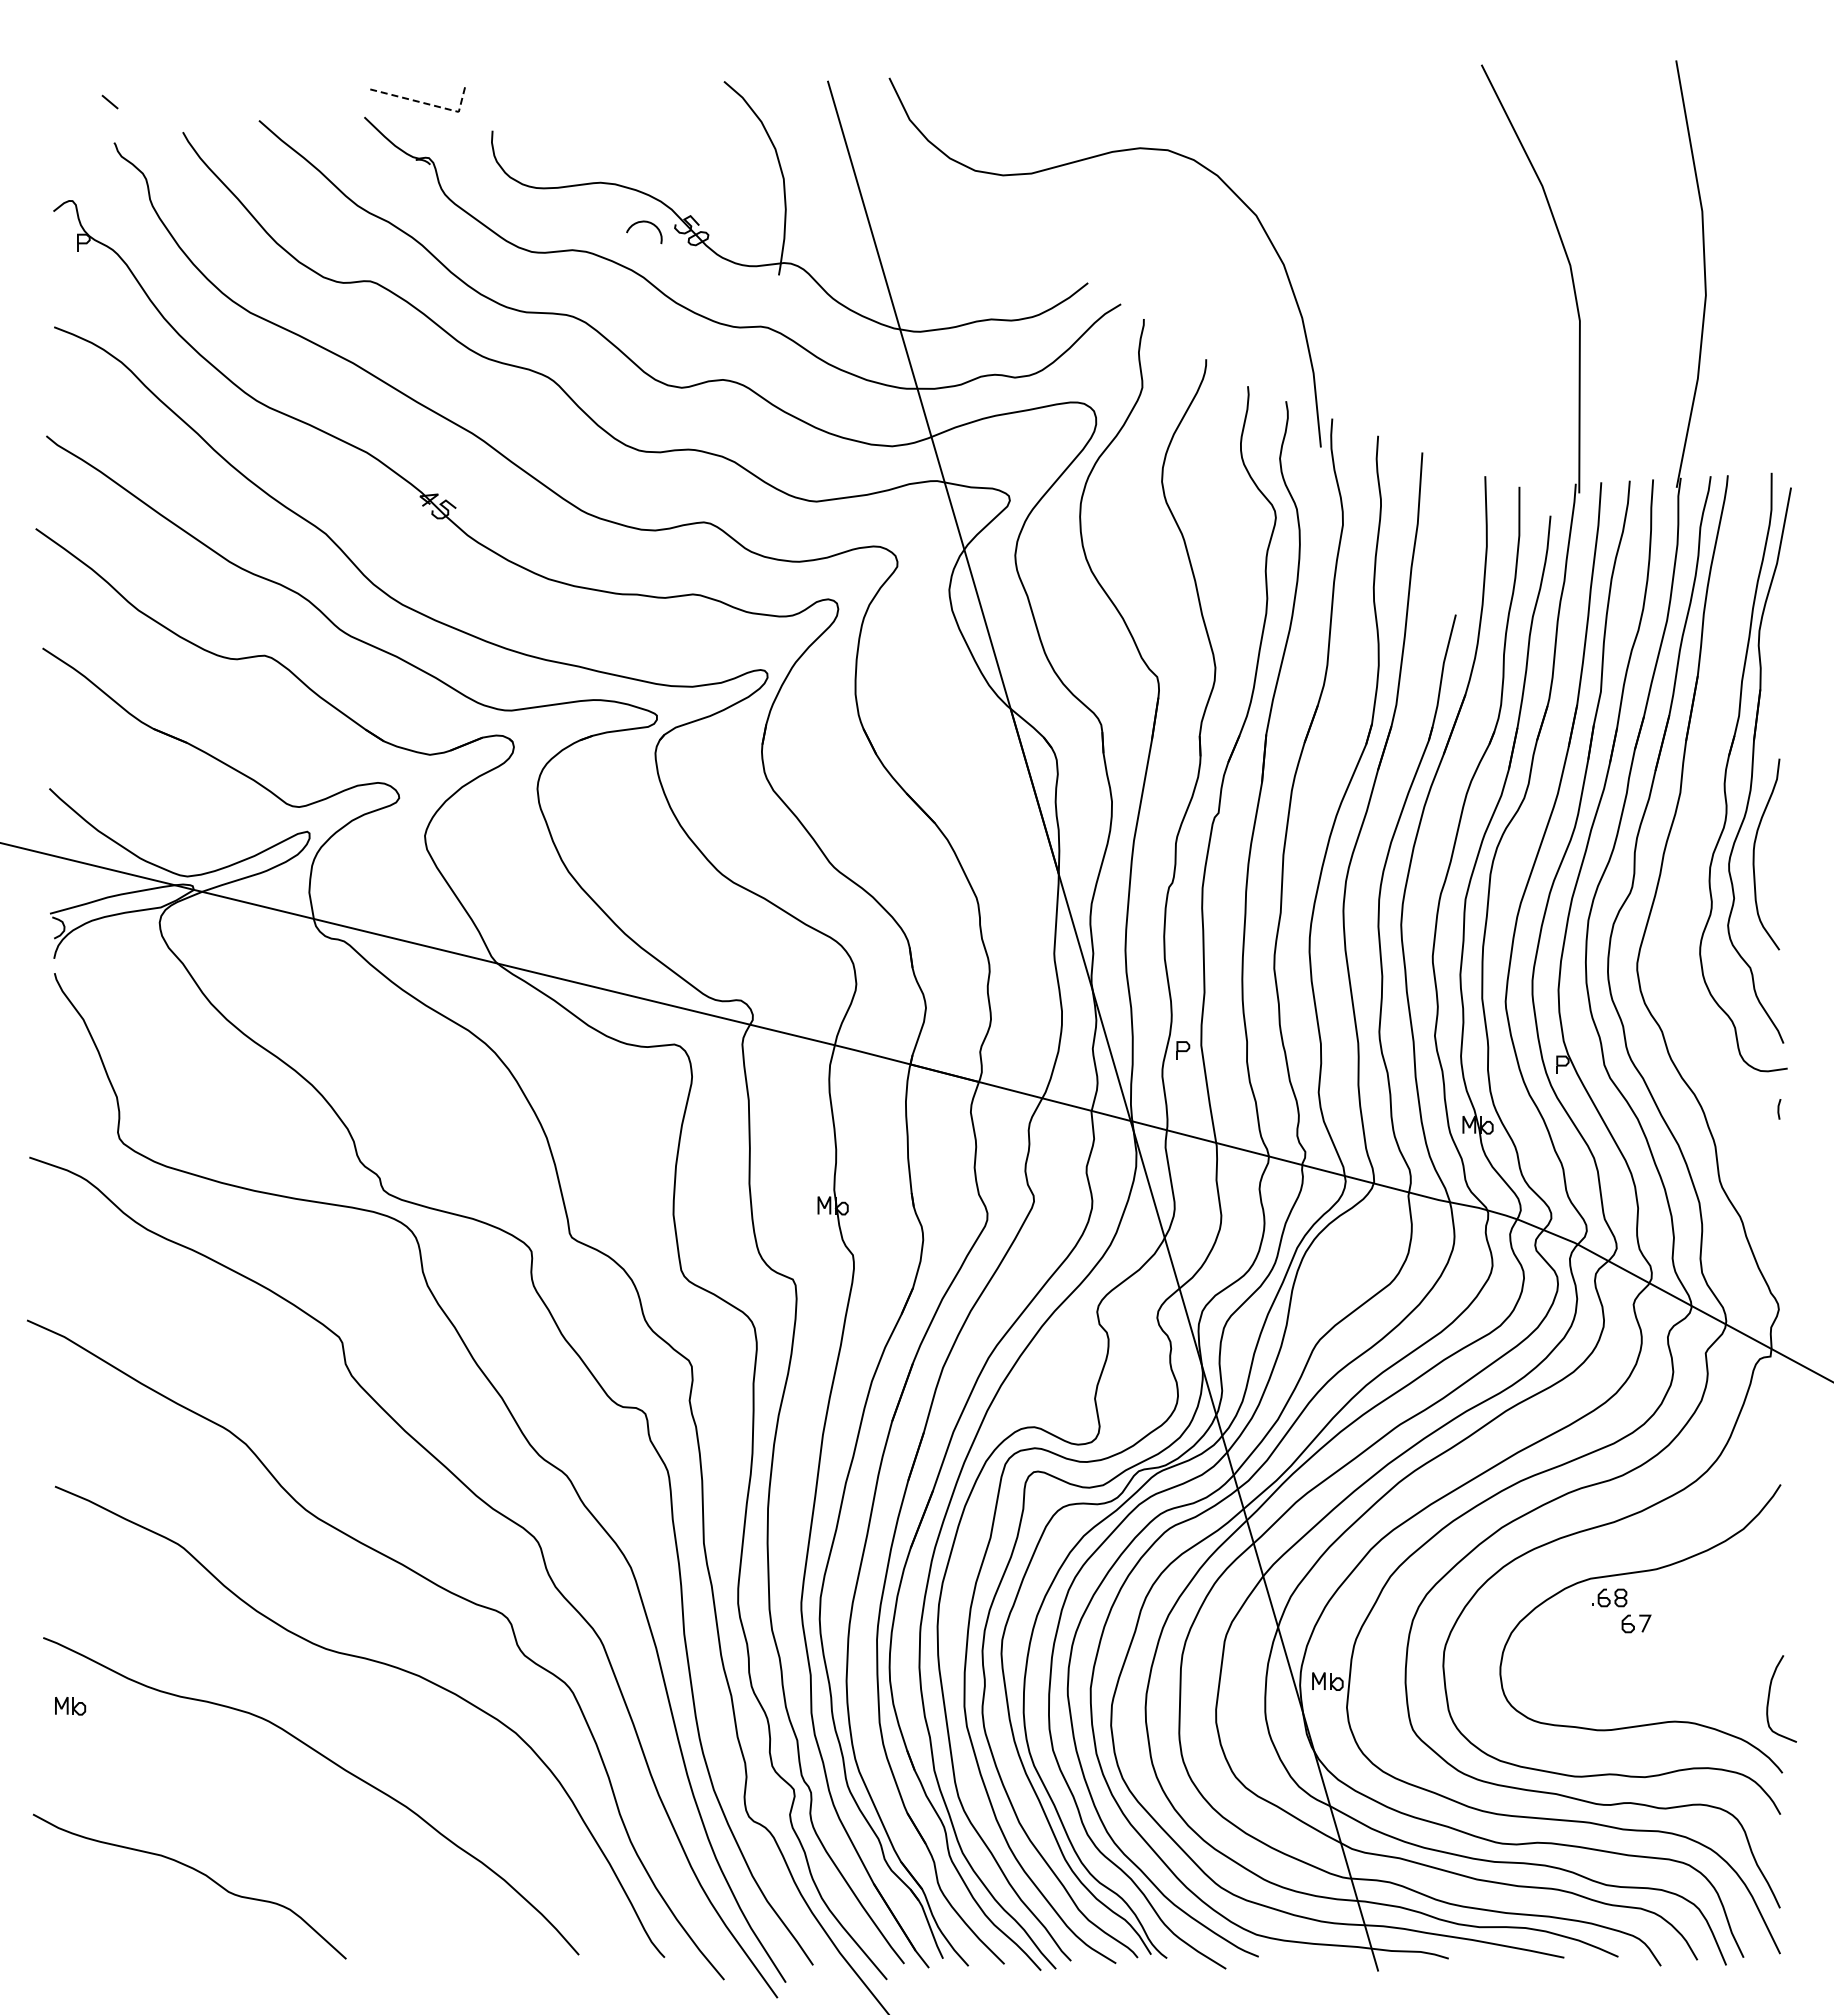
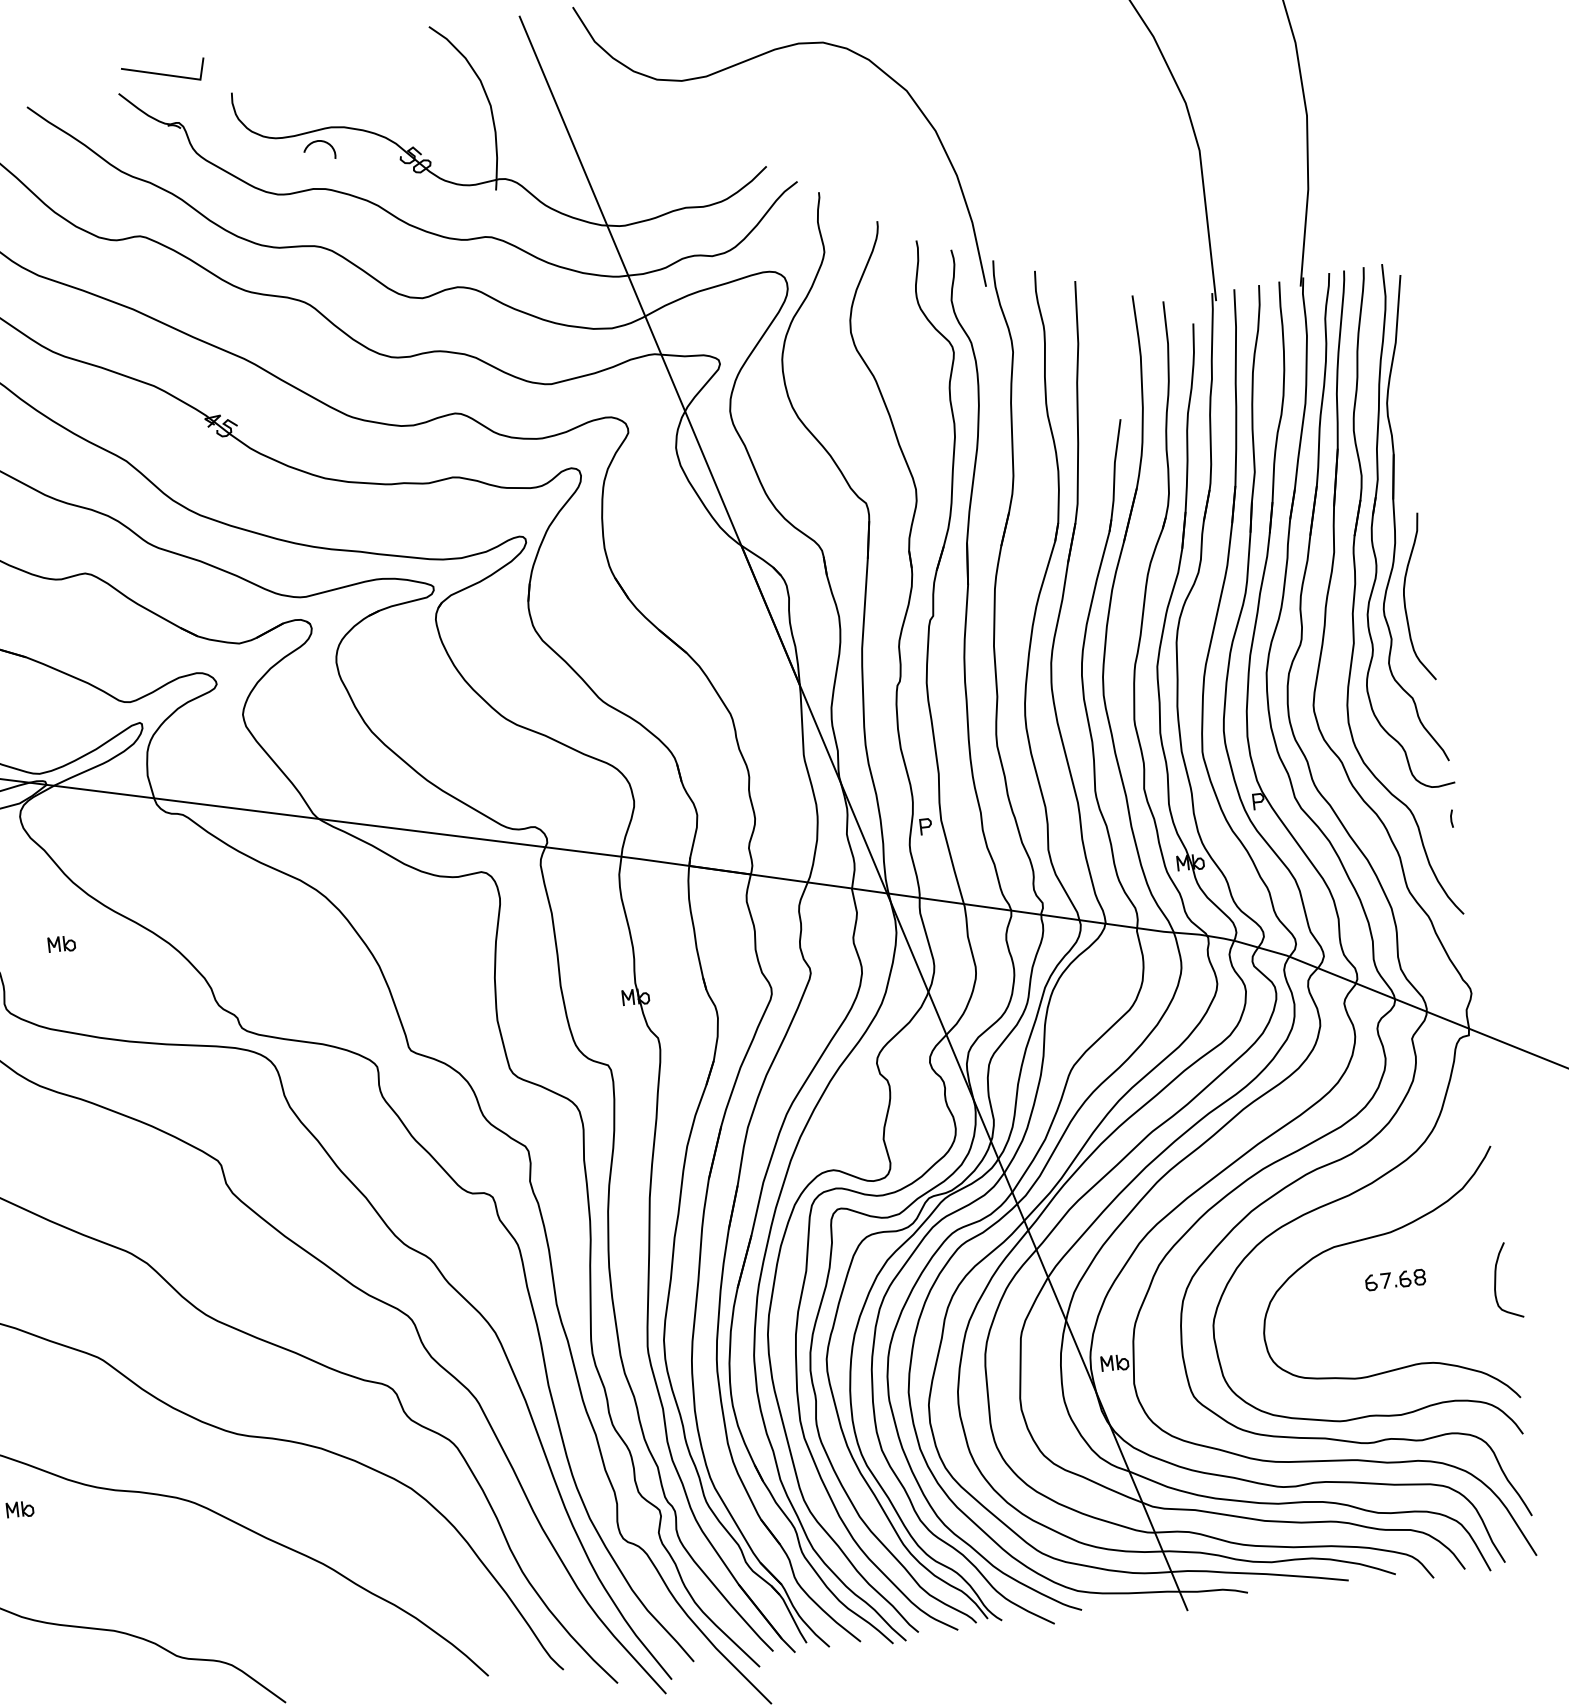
line: (427, 103) -> (172, 75), dashed -> solid
curve: (648, 223) -> (322, 142), moved
part: (1699, 840) -> (1355, 592), added
part: (190, 1071) -> (61, 943), added
part: (1609, 1597) -> (1409, 1278), moved
curve: (1769, 1698) -> (1496, 1281), moved

